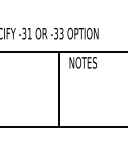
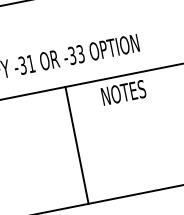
line: (59, 89) -> (77, 145), moved

